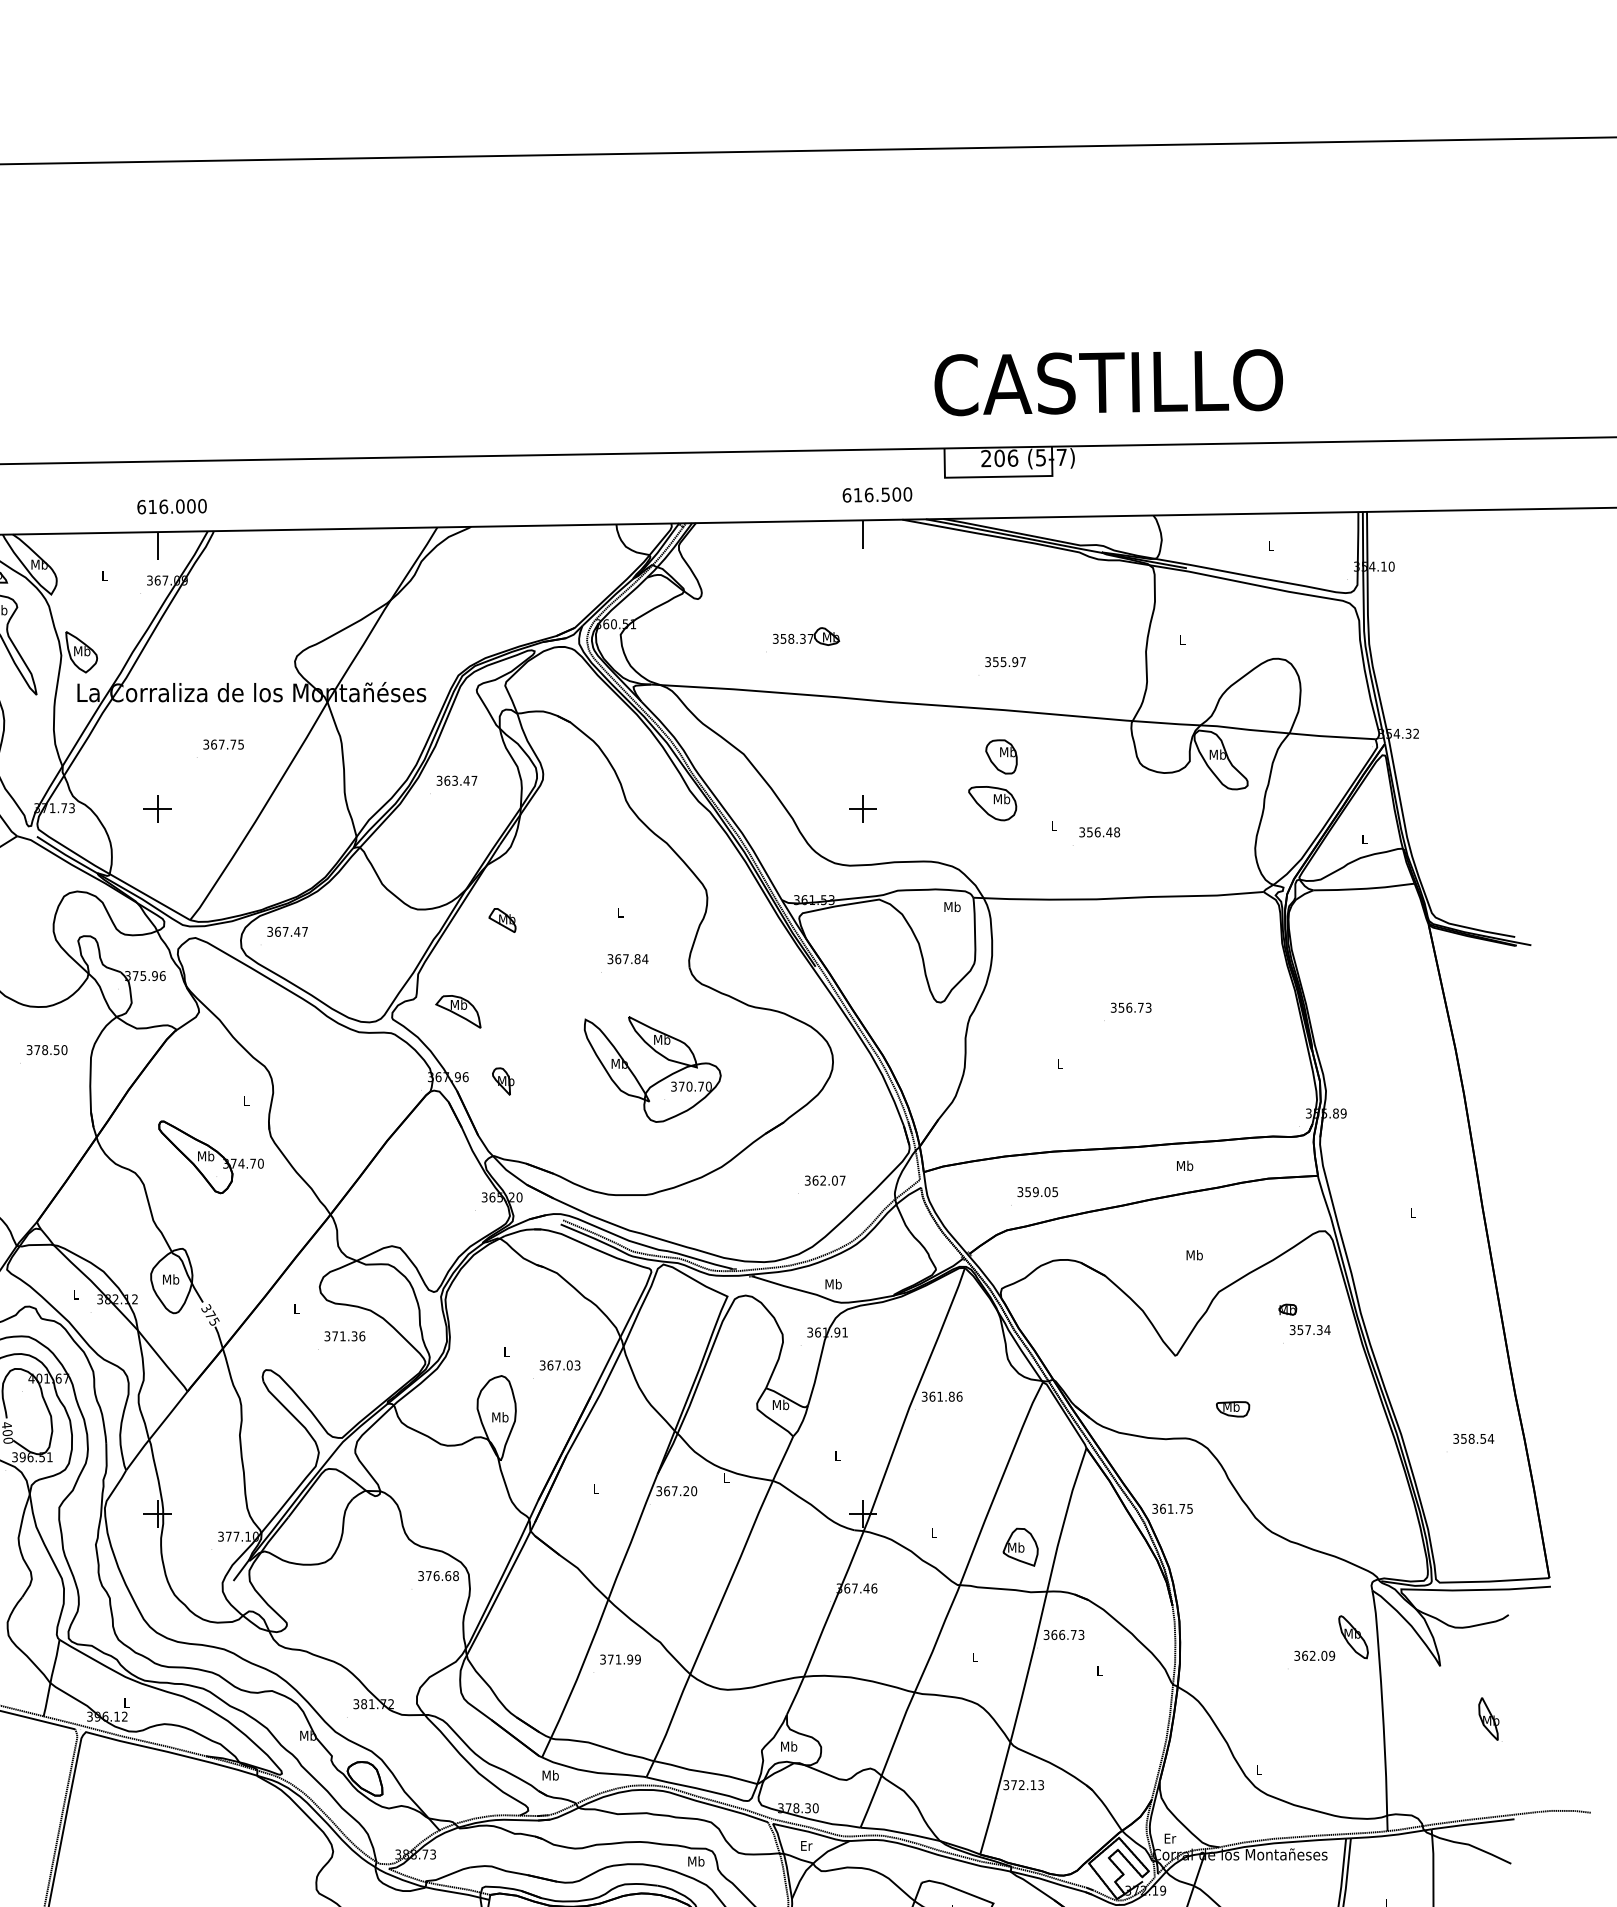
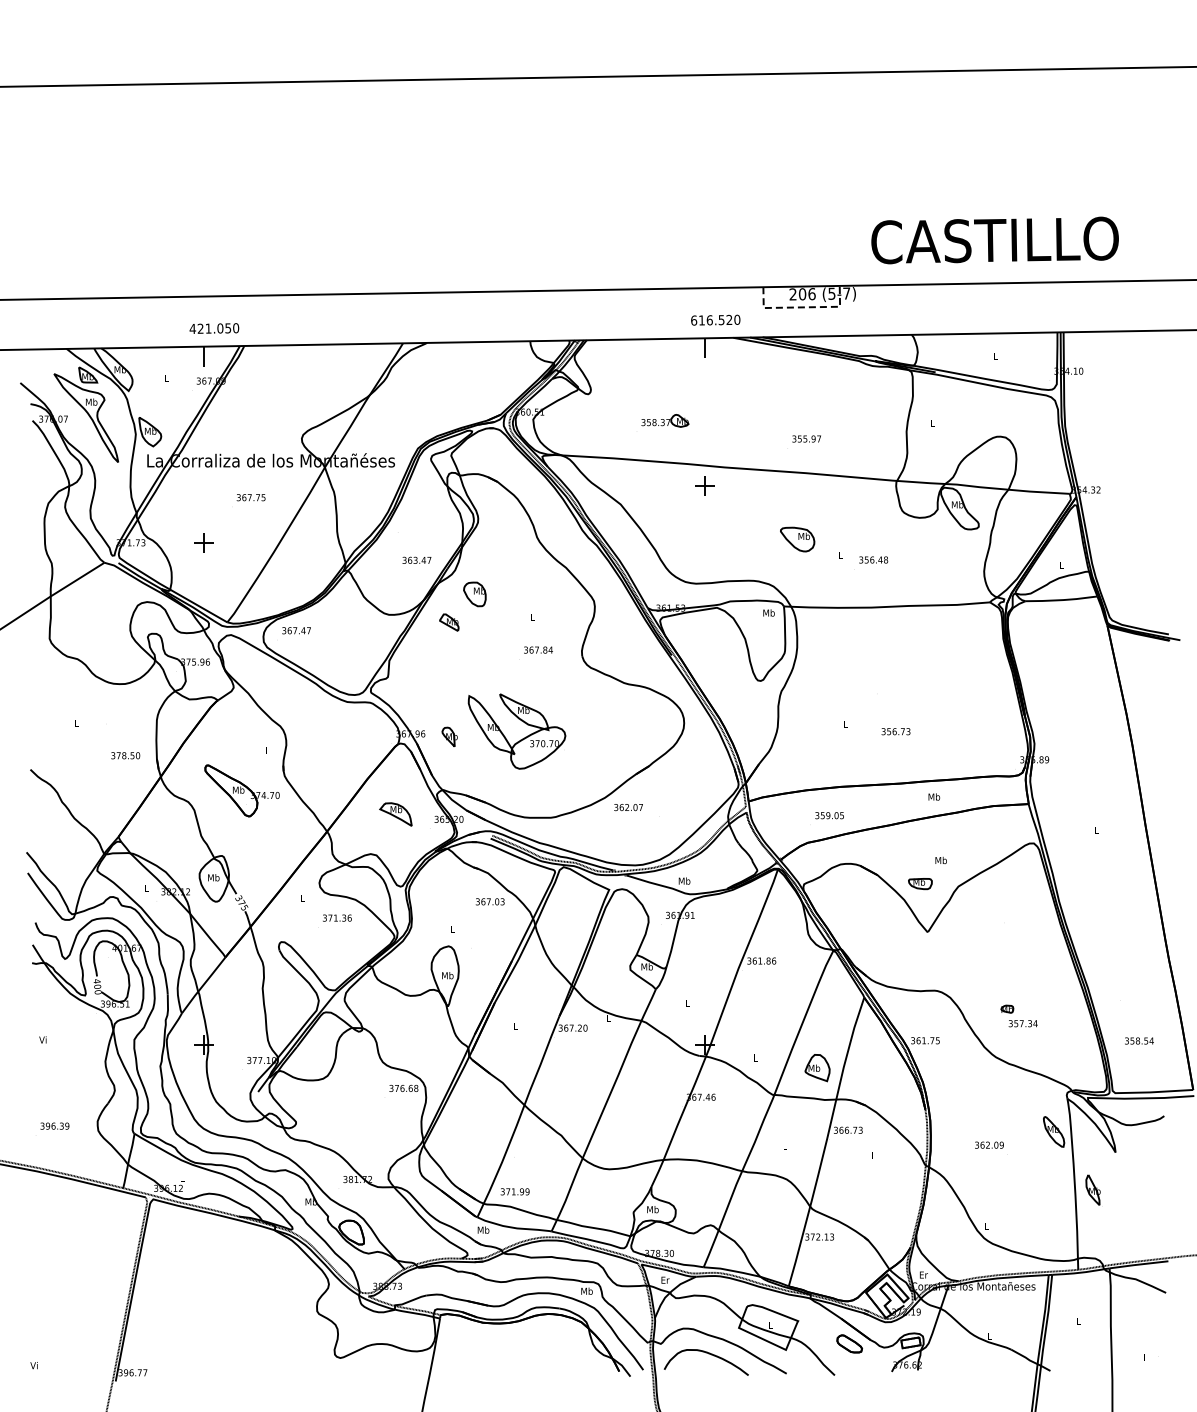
text: (1107, 382) -> (994, 240), moved
line: (999, 476) -> (802, 307), solid -> dashed
text: (896, 495) -> (729, 320), 616.500 -> 616.520
text: (166, 506) -> (210, 328), 616.000 -> 421.050
part: (1000, 757) -> (474, 594), moved
text: (456, 779) -> (416, 559), moved
part: (861, 807) -> (704, 485), moved
text: (1130, 1007) -> (895, 731), moved
part: (457, 1011) -> (395, 814), moved
text: (46, 1049) -> (125, 755), moved
part: (657, 1080) -> (520, 739), moved
text: (825, 1180) -> (628, 807), moved
part: (1303, 1318) -> (1018, 1015), moved
text: (559, 1364) -> (489, 901), moved
part: (1233, 1410) -> (920, 884), moved
text: (1473, 1438) -> (1139, 1040), moved
text: (1314, 1654) -> (989, 1144), moved
text: (619, 1659) -> (514, 1191), moved
part: (1487, 1718) -> (1092, 1189), moved

